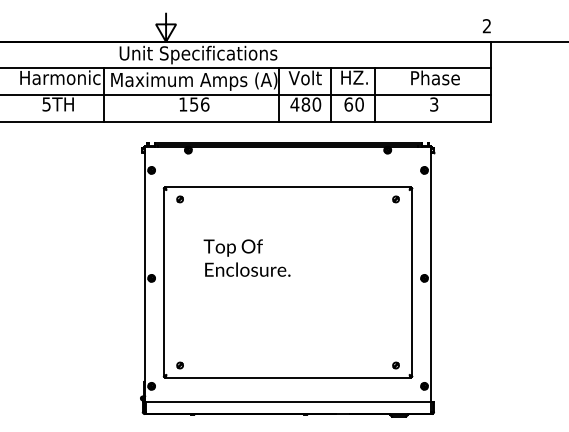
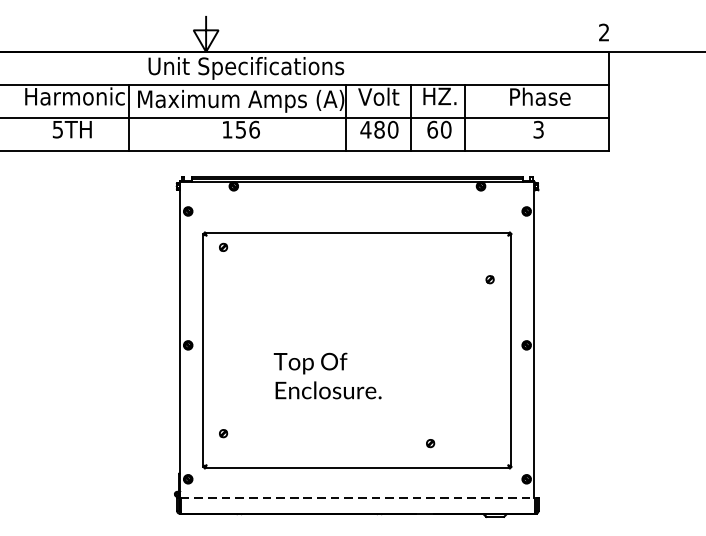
part: (395, 199) -> (489, 279), moved
text: (246, 257) -> (326, 375), moved
part: (179, 365) -> (222, 433), moved
part: (395, 365) -> (429, 443), moved
line: (288, 401) -> (357, 498), solid -> dashed

